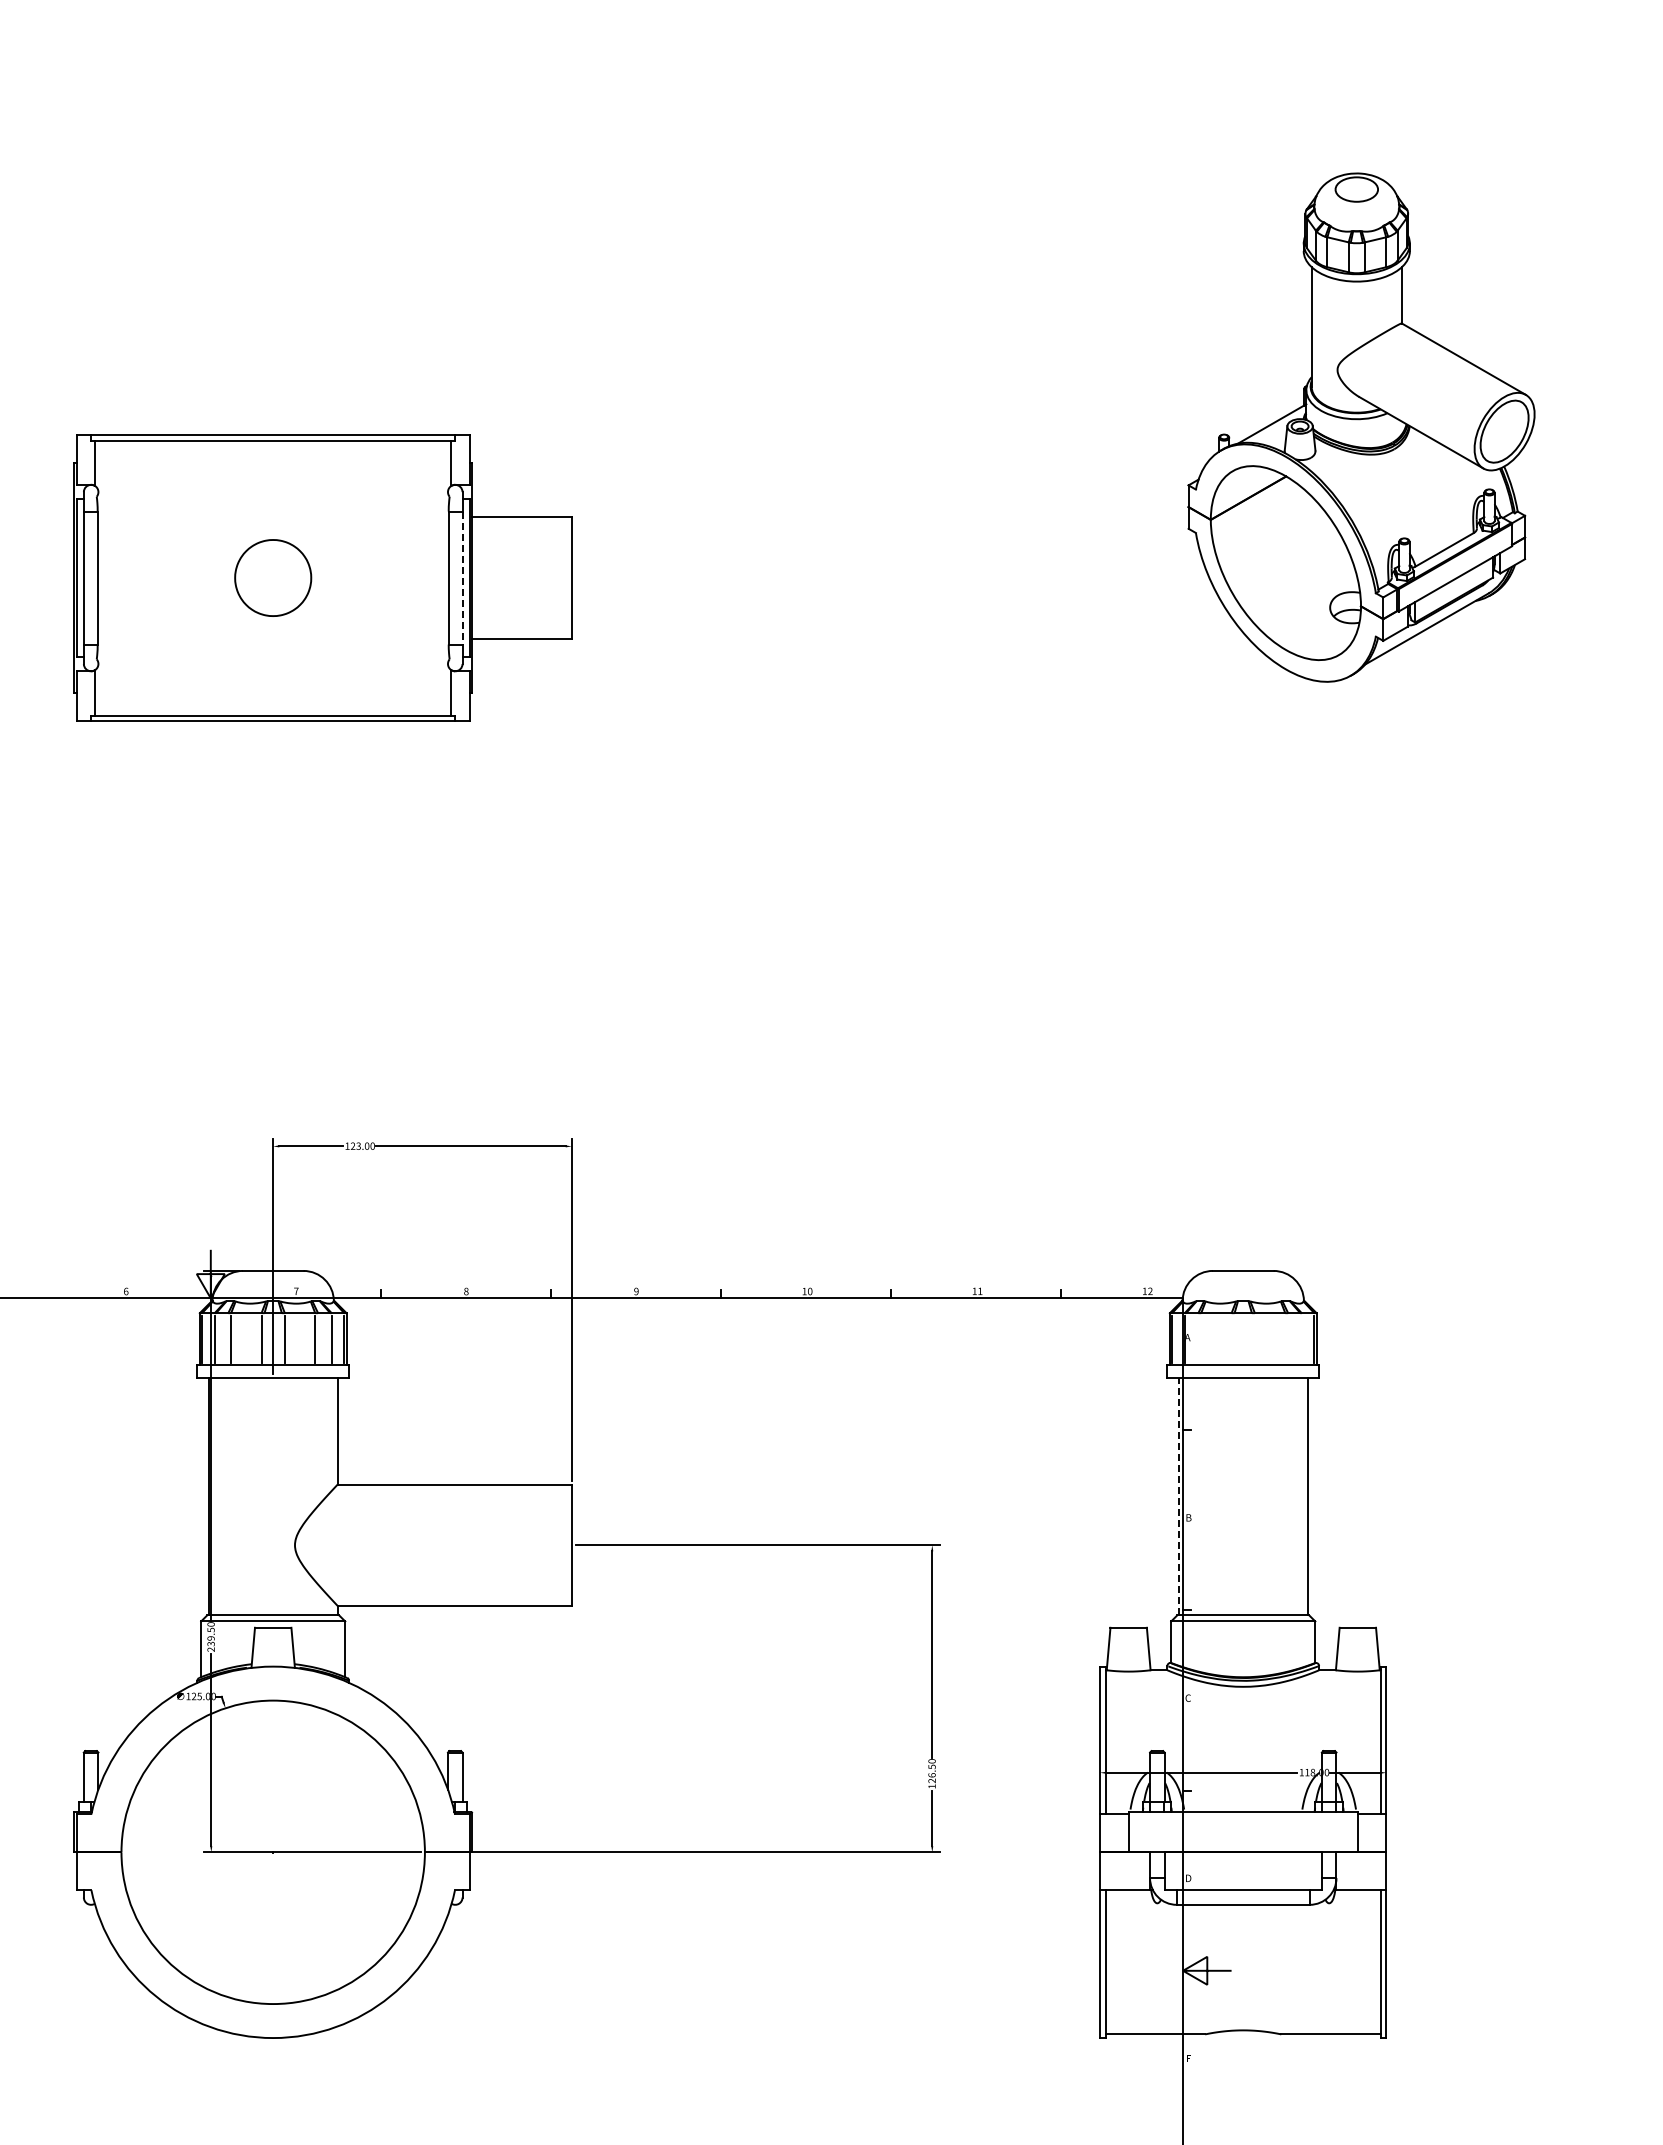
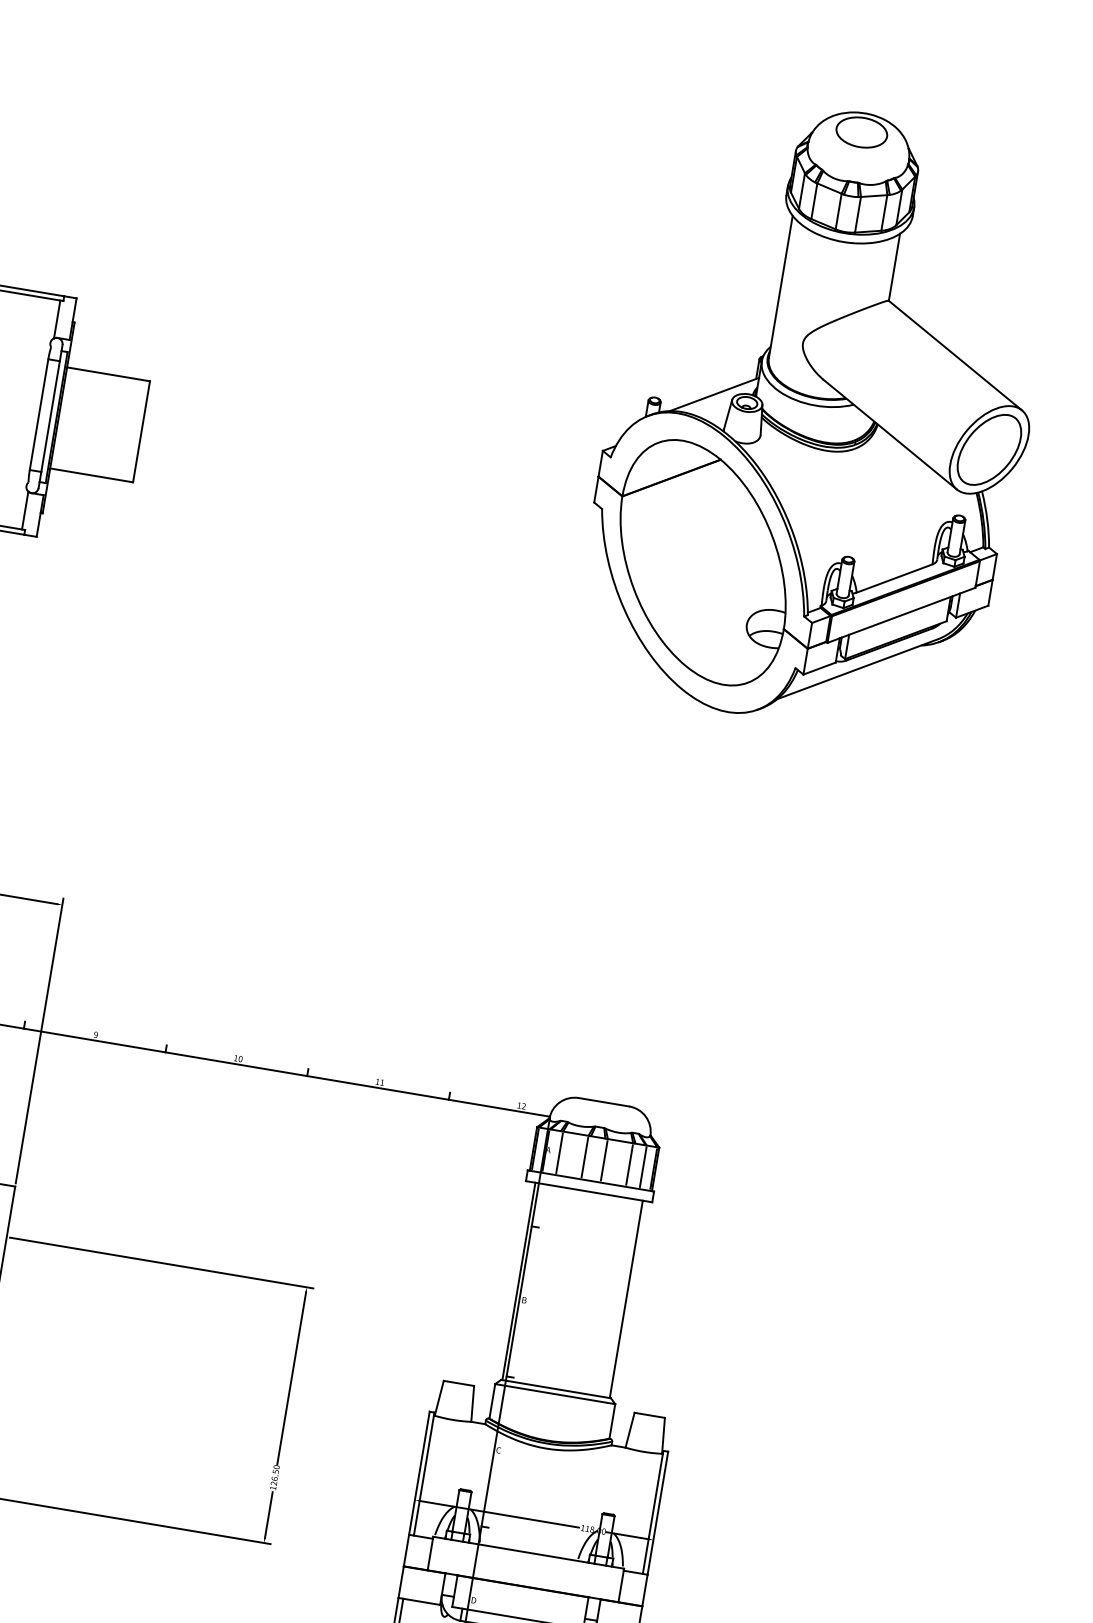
part: (1361, 427) -> (820, 416), size x1.43
line: (462, 578) -> (50, 416), dashed -> solid
line: (1201, 1338) -> (559, 1152), added
line: (1231, 1338) -> (584, 1156), added
line: (1254, 1338) -> (604, 1160), added
line: (1285, 1338) -> (629, 1164), added
line: (1301, 1338) -> (643, 1166), added
line: (1178, 1496) -> (518, 1281), dashed -> solid

